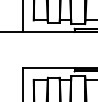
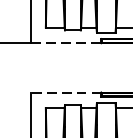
line: (48, 31) -> (65, 42), solid -> dashed
line: (48, 68) -> (65, 92), solid -> dashed

